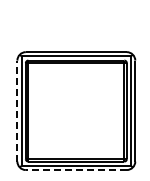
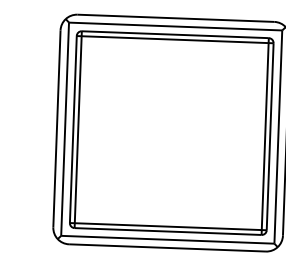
line: (17, 111) -> (57, 129), dashed -> solid
line: (76, 170) -> (167, 248), dashed -> solid

